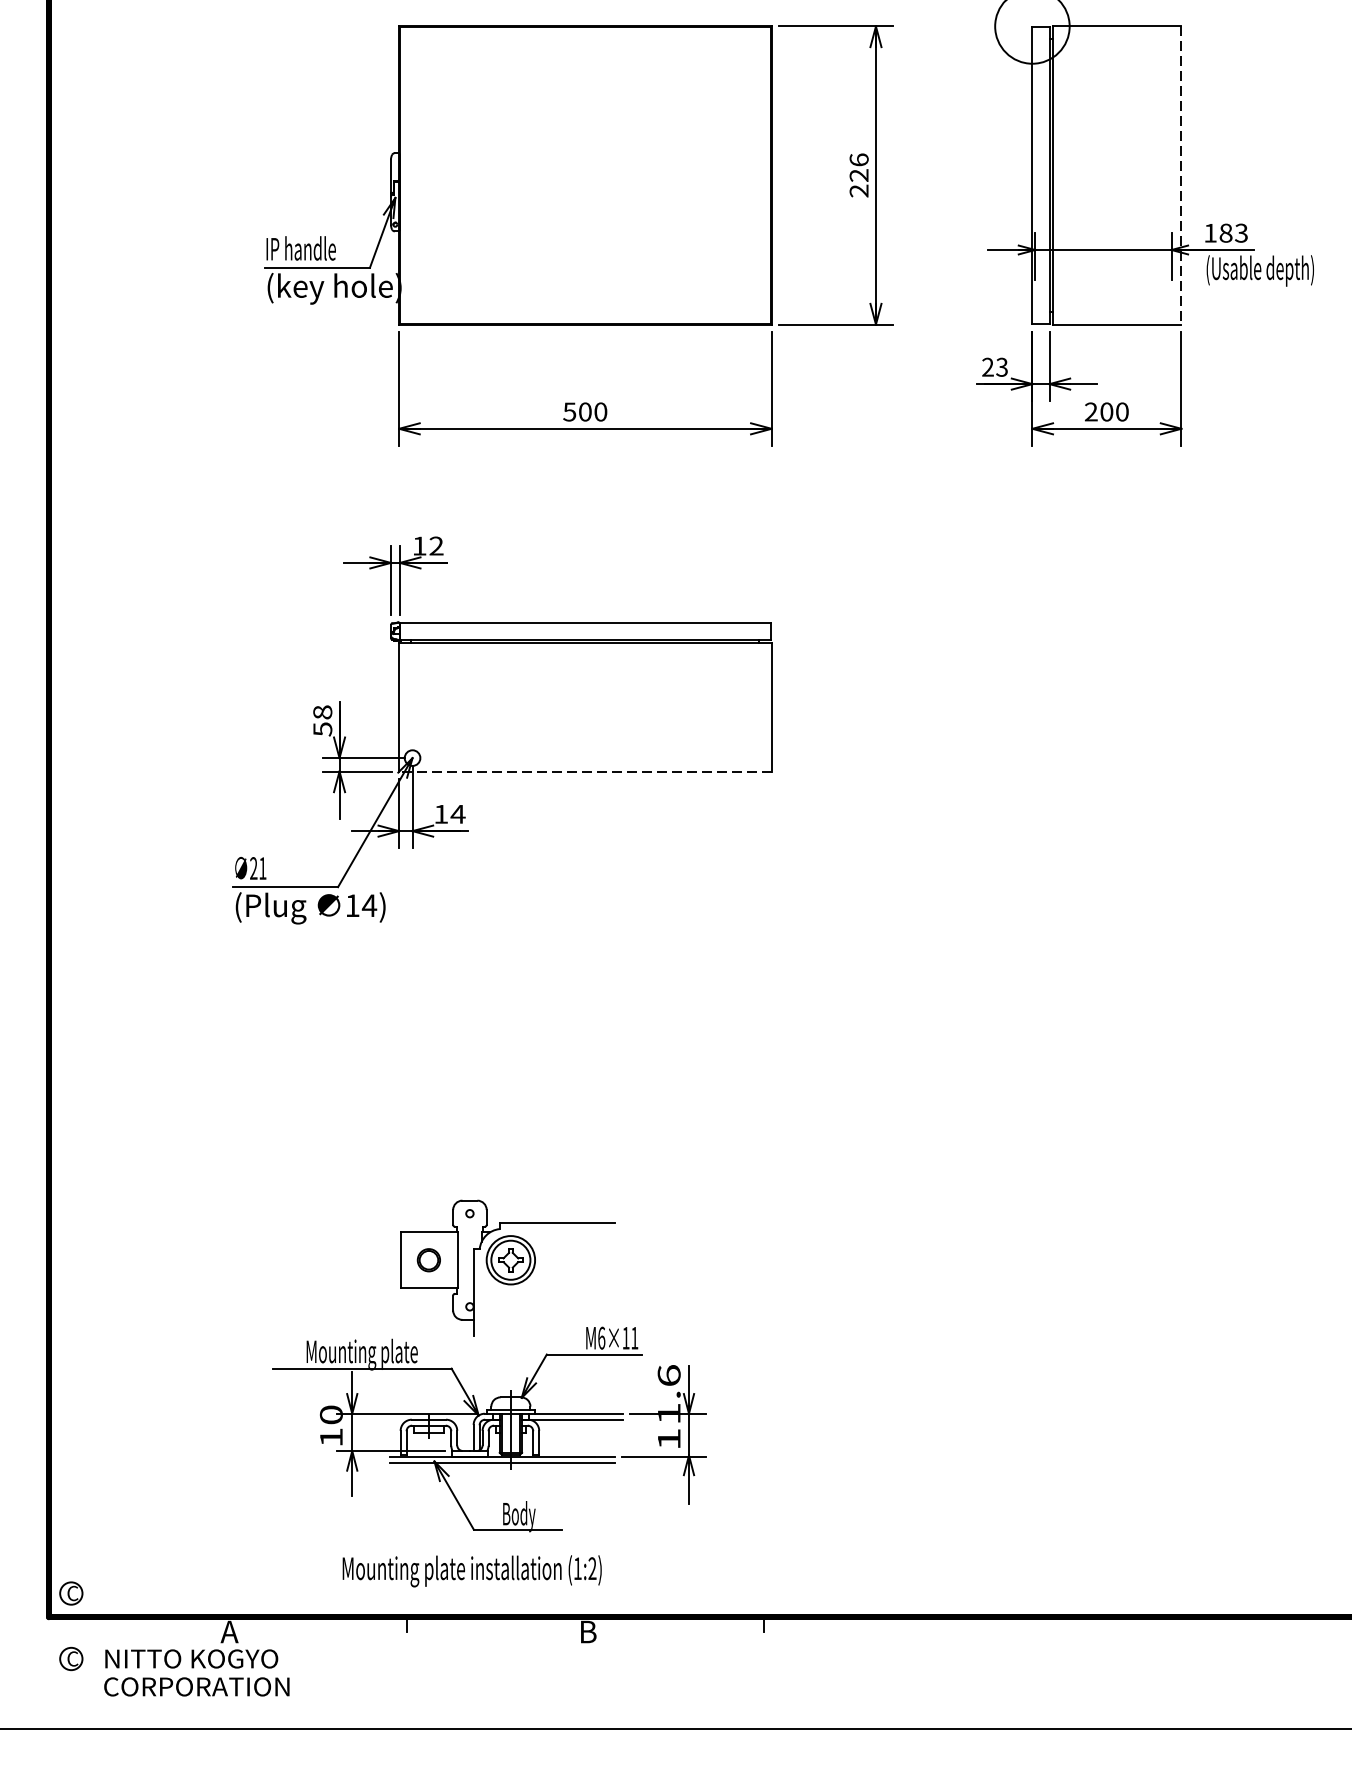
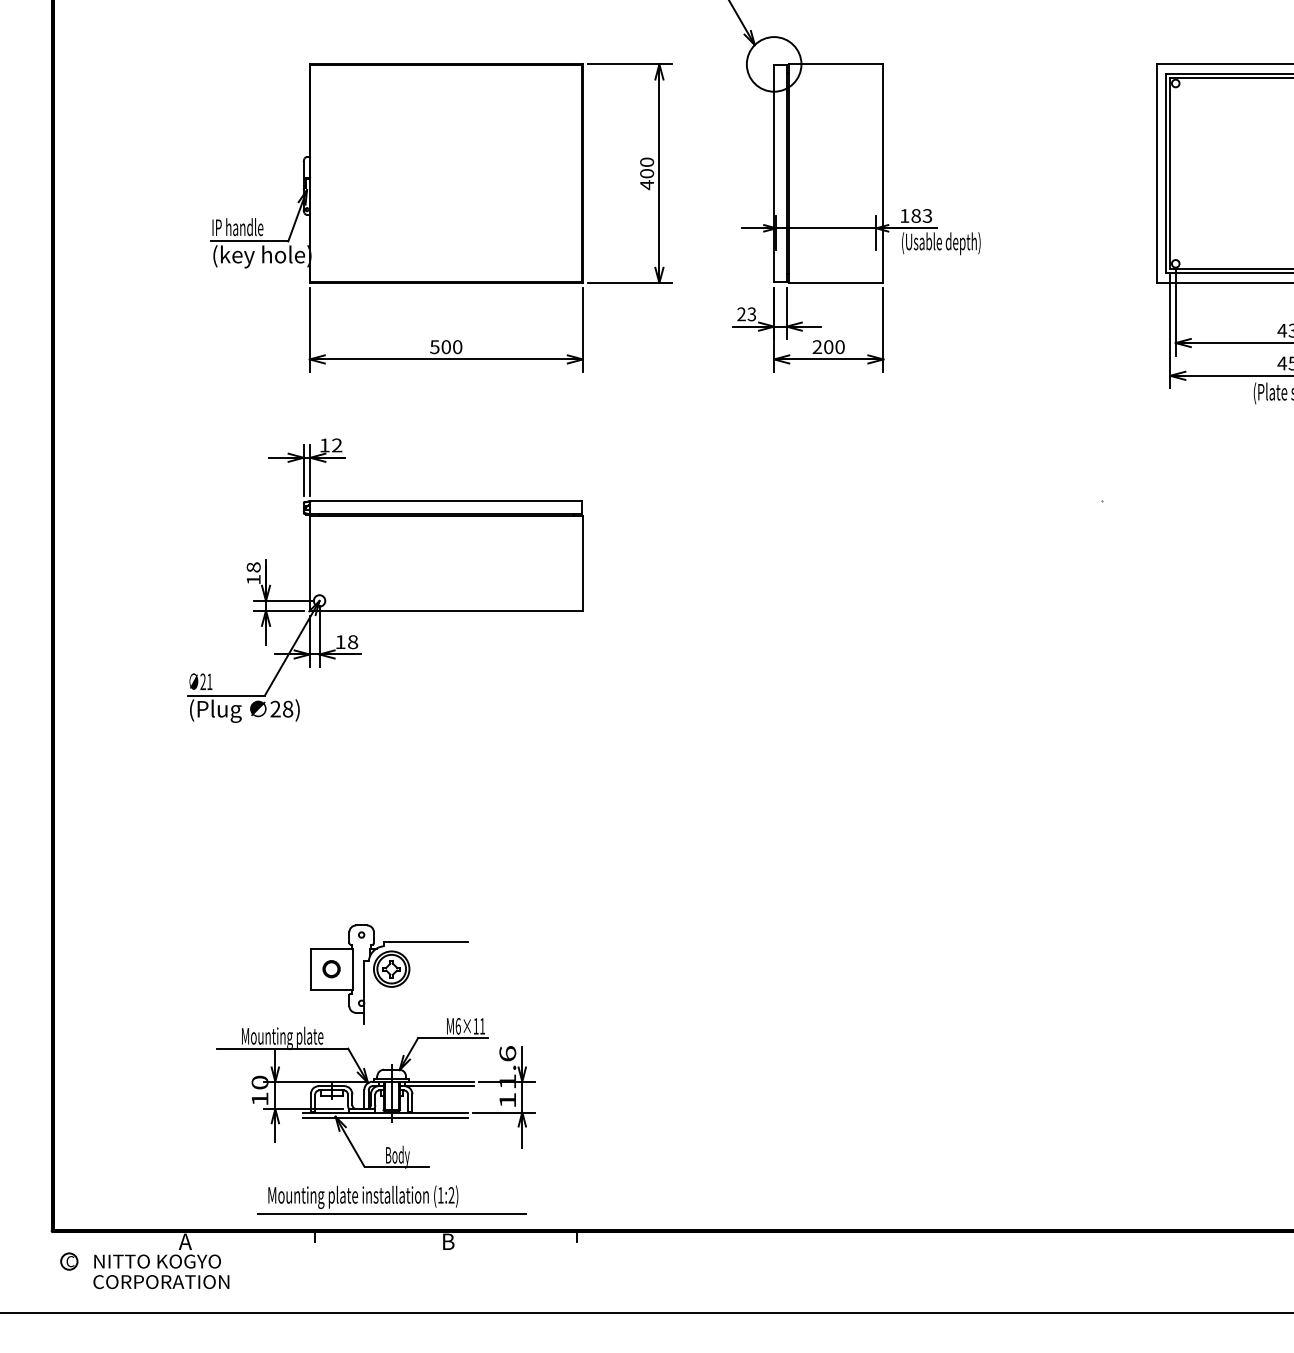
text: (859, 175) -> (647, 173), 226 -> 400
line: (1181, 176) -> (883, 174), dashed -> solid
text: (322, 728) -> (253, 579), 58 -> 18
line: (585, 771) -> (446, 610), dashed -> solid
text: (457, 814) -> (352, 642), 14 -> 18
text: (360, 904) -> (281, 708), 14) -> 28)
part: (71, 1593) -> (69, 1213), removed
line: (510, 1593) -> (391, 1213), added

